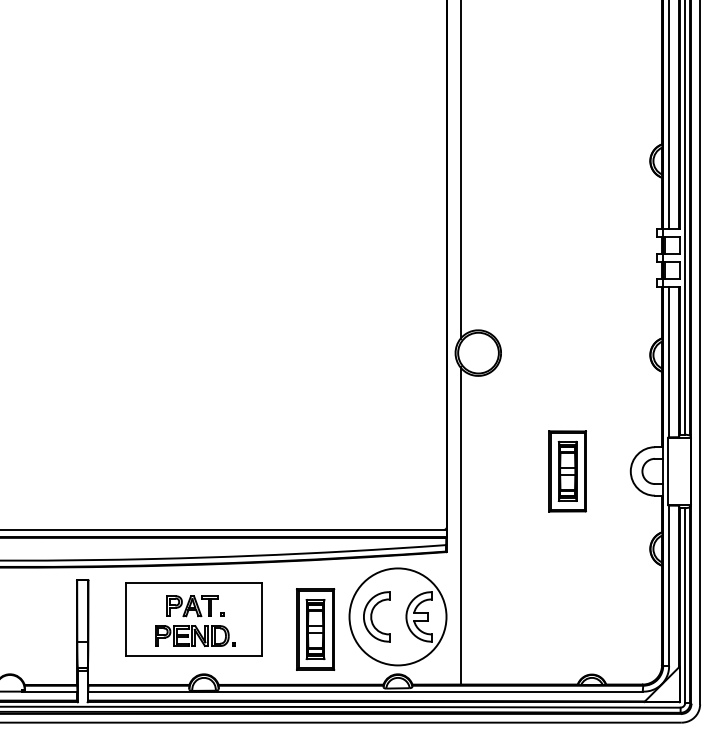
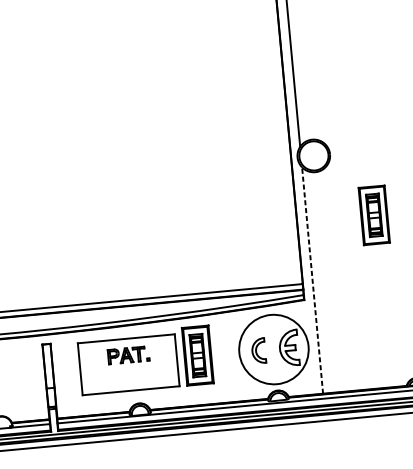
part: (567, 471) -> (374, 215), moved
line: (460, 526) -> (312, 280), solid -> dashed
part: (376, 616) -> (258, 350), size x0.7
part: (315, 629) -> (197, 355), moved
part: (195, 636) -> (130, 376), removed

